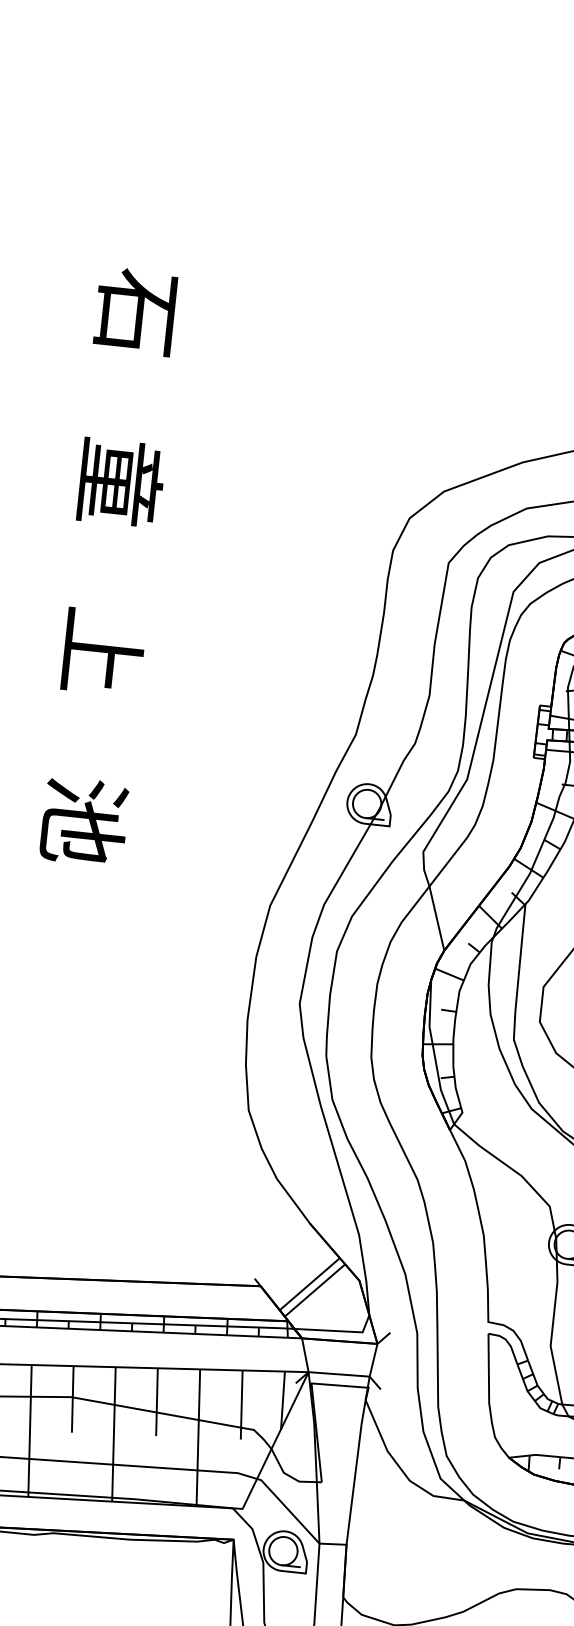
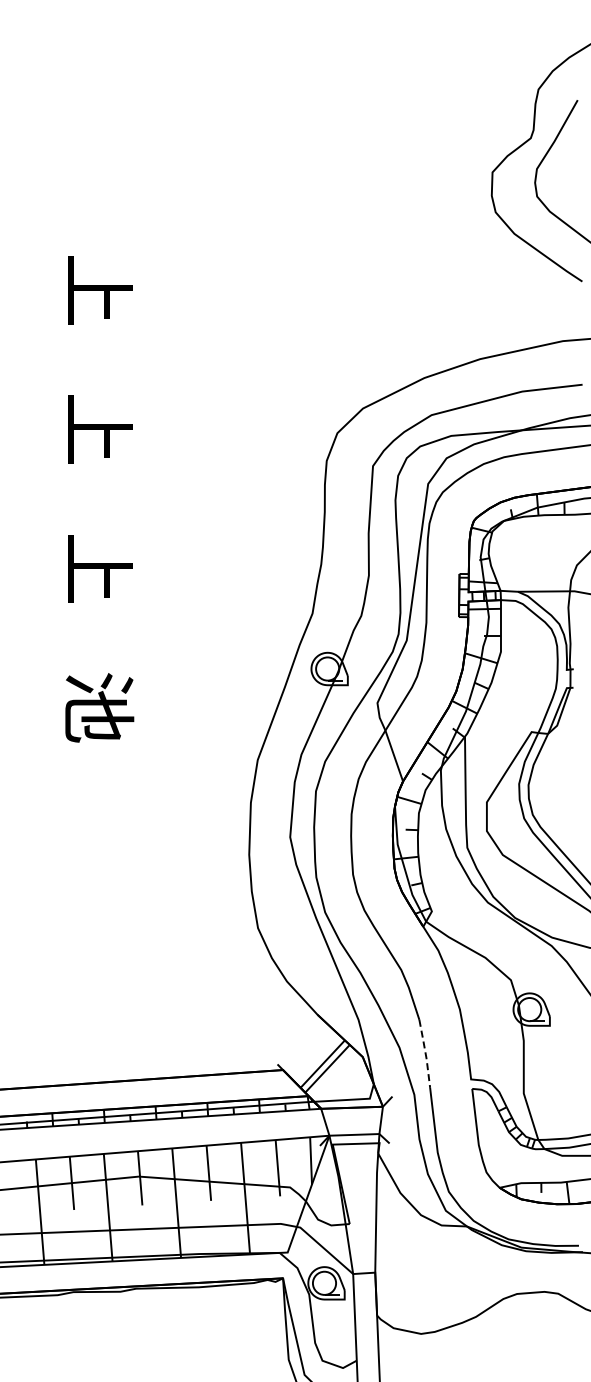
text: (137, 312) -> (98, 289), 石 -> 上
text: (121, 482) -> (100, 429), 童 -> 上
line: (436, 1285) -> (425, 1054), solid -> dashed

